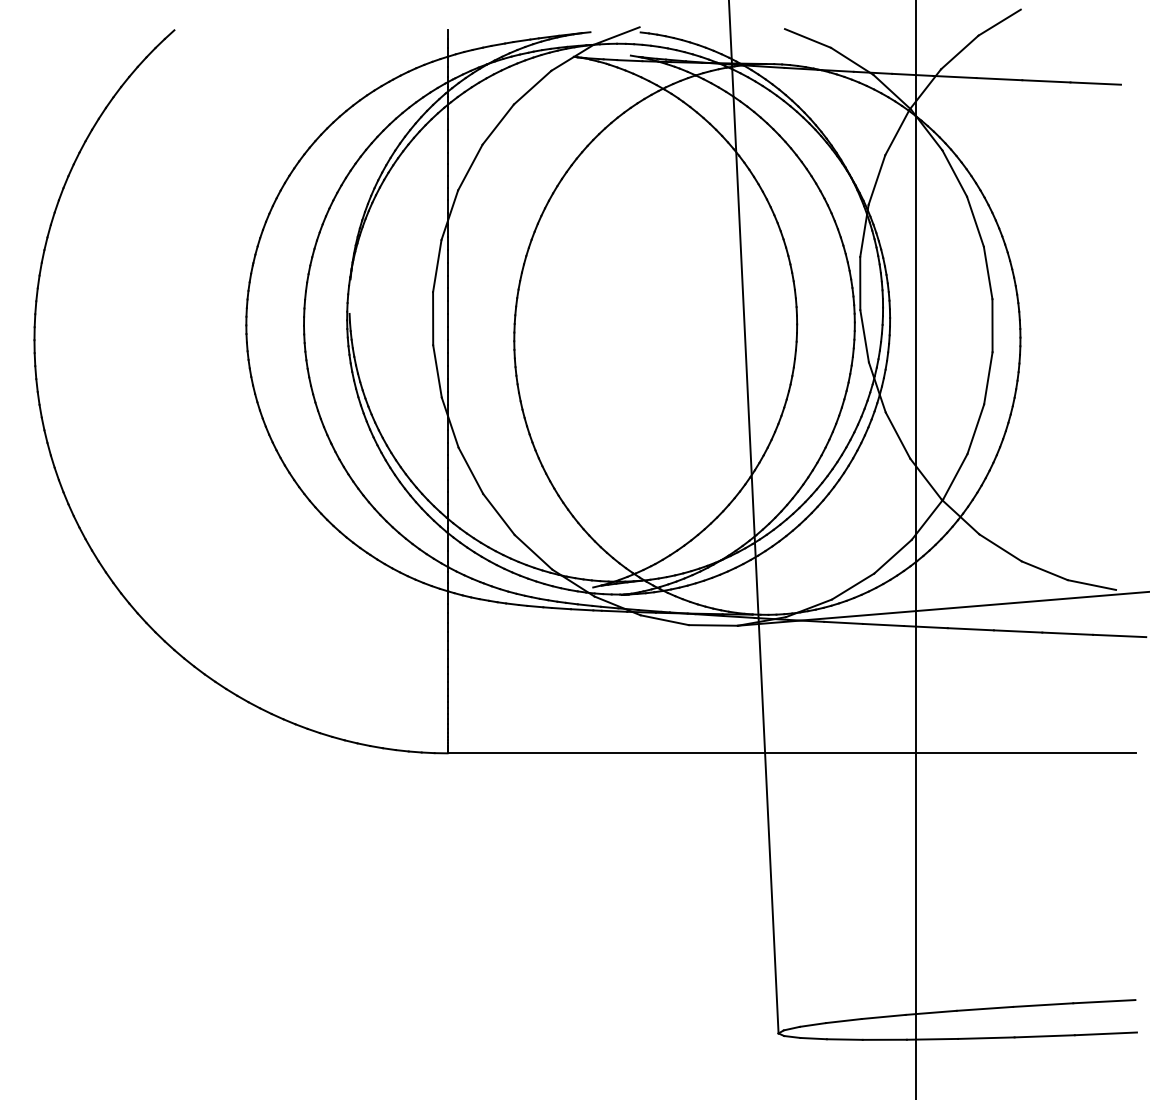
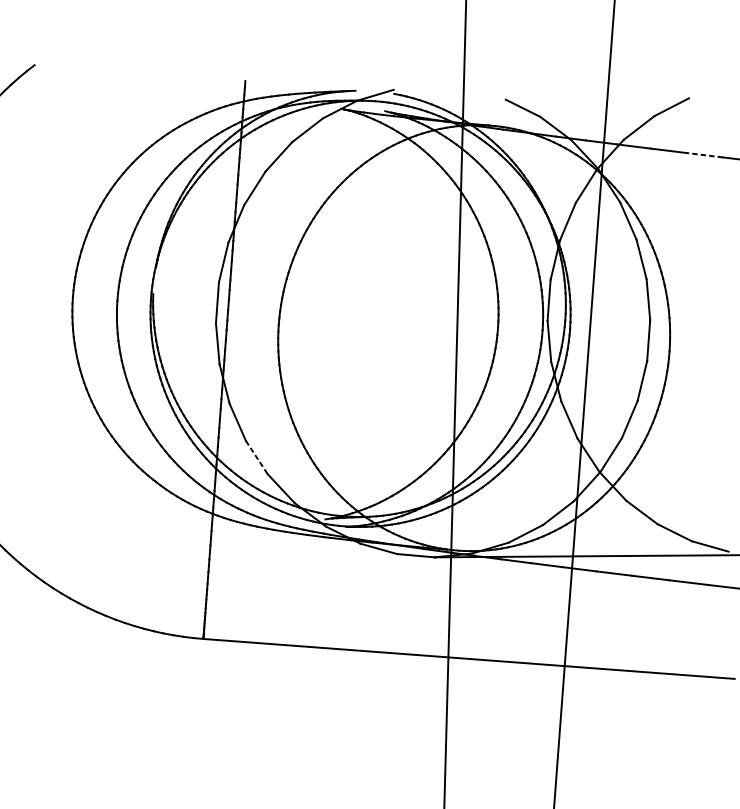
line: (1045, 81) -> (703, 155), solid -> dashed
line: (498, 514) -> (256, 457), solid -> dashed

